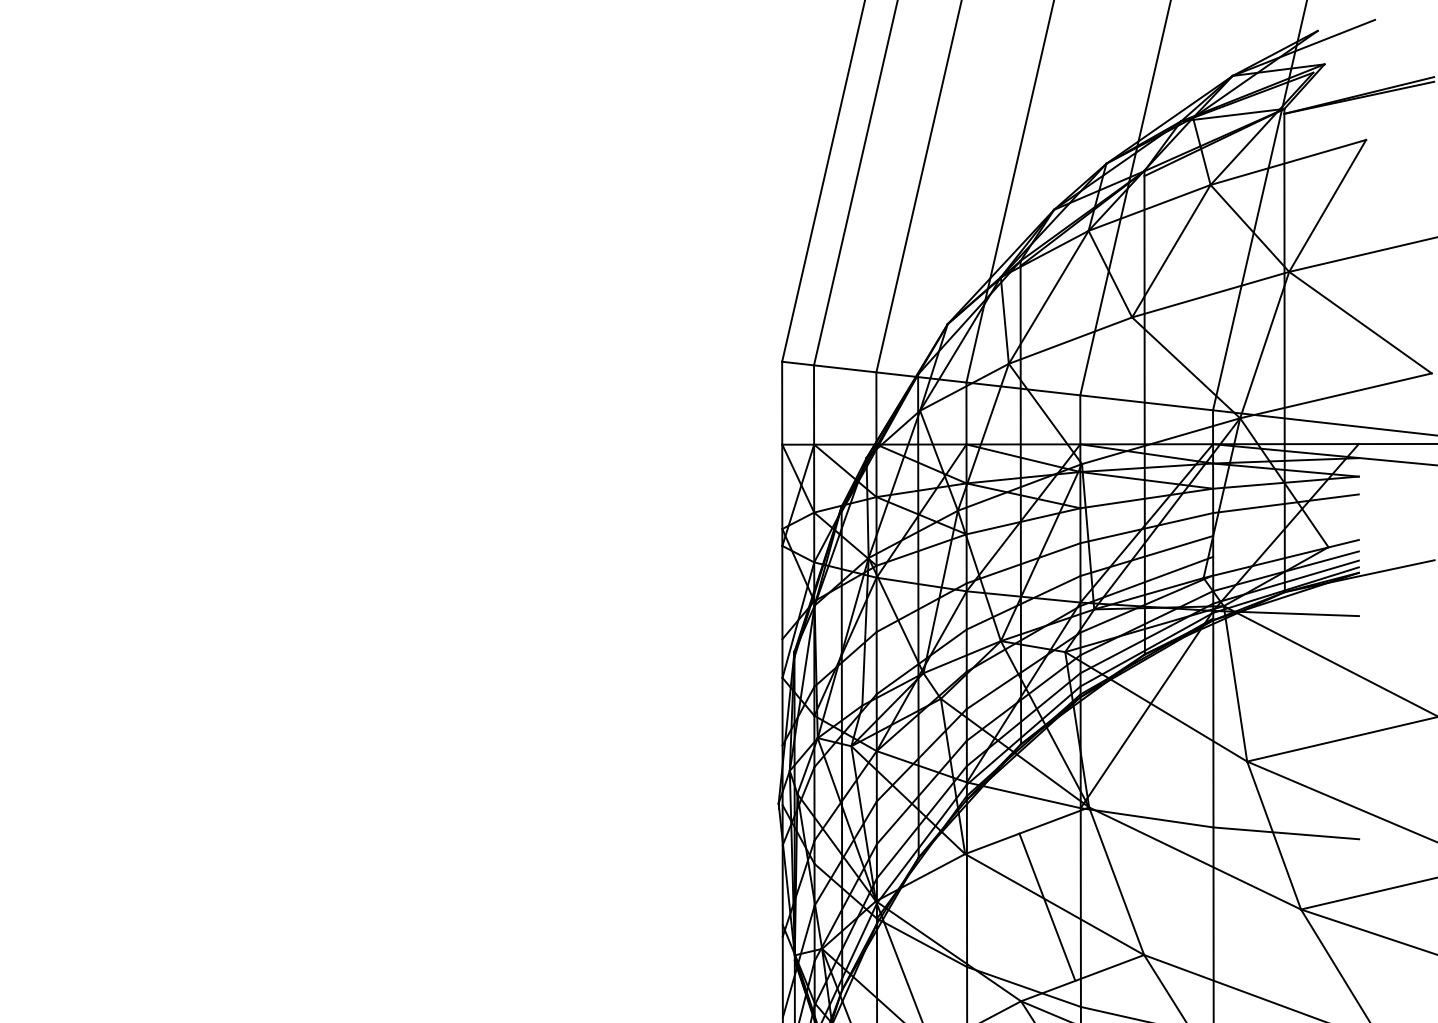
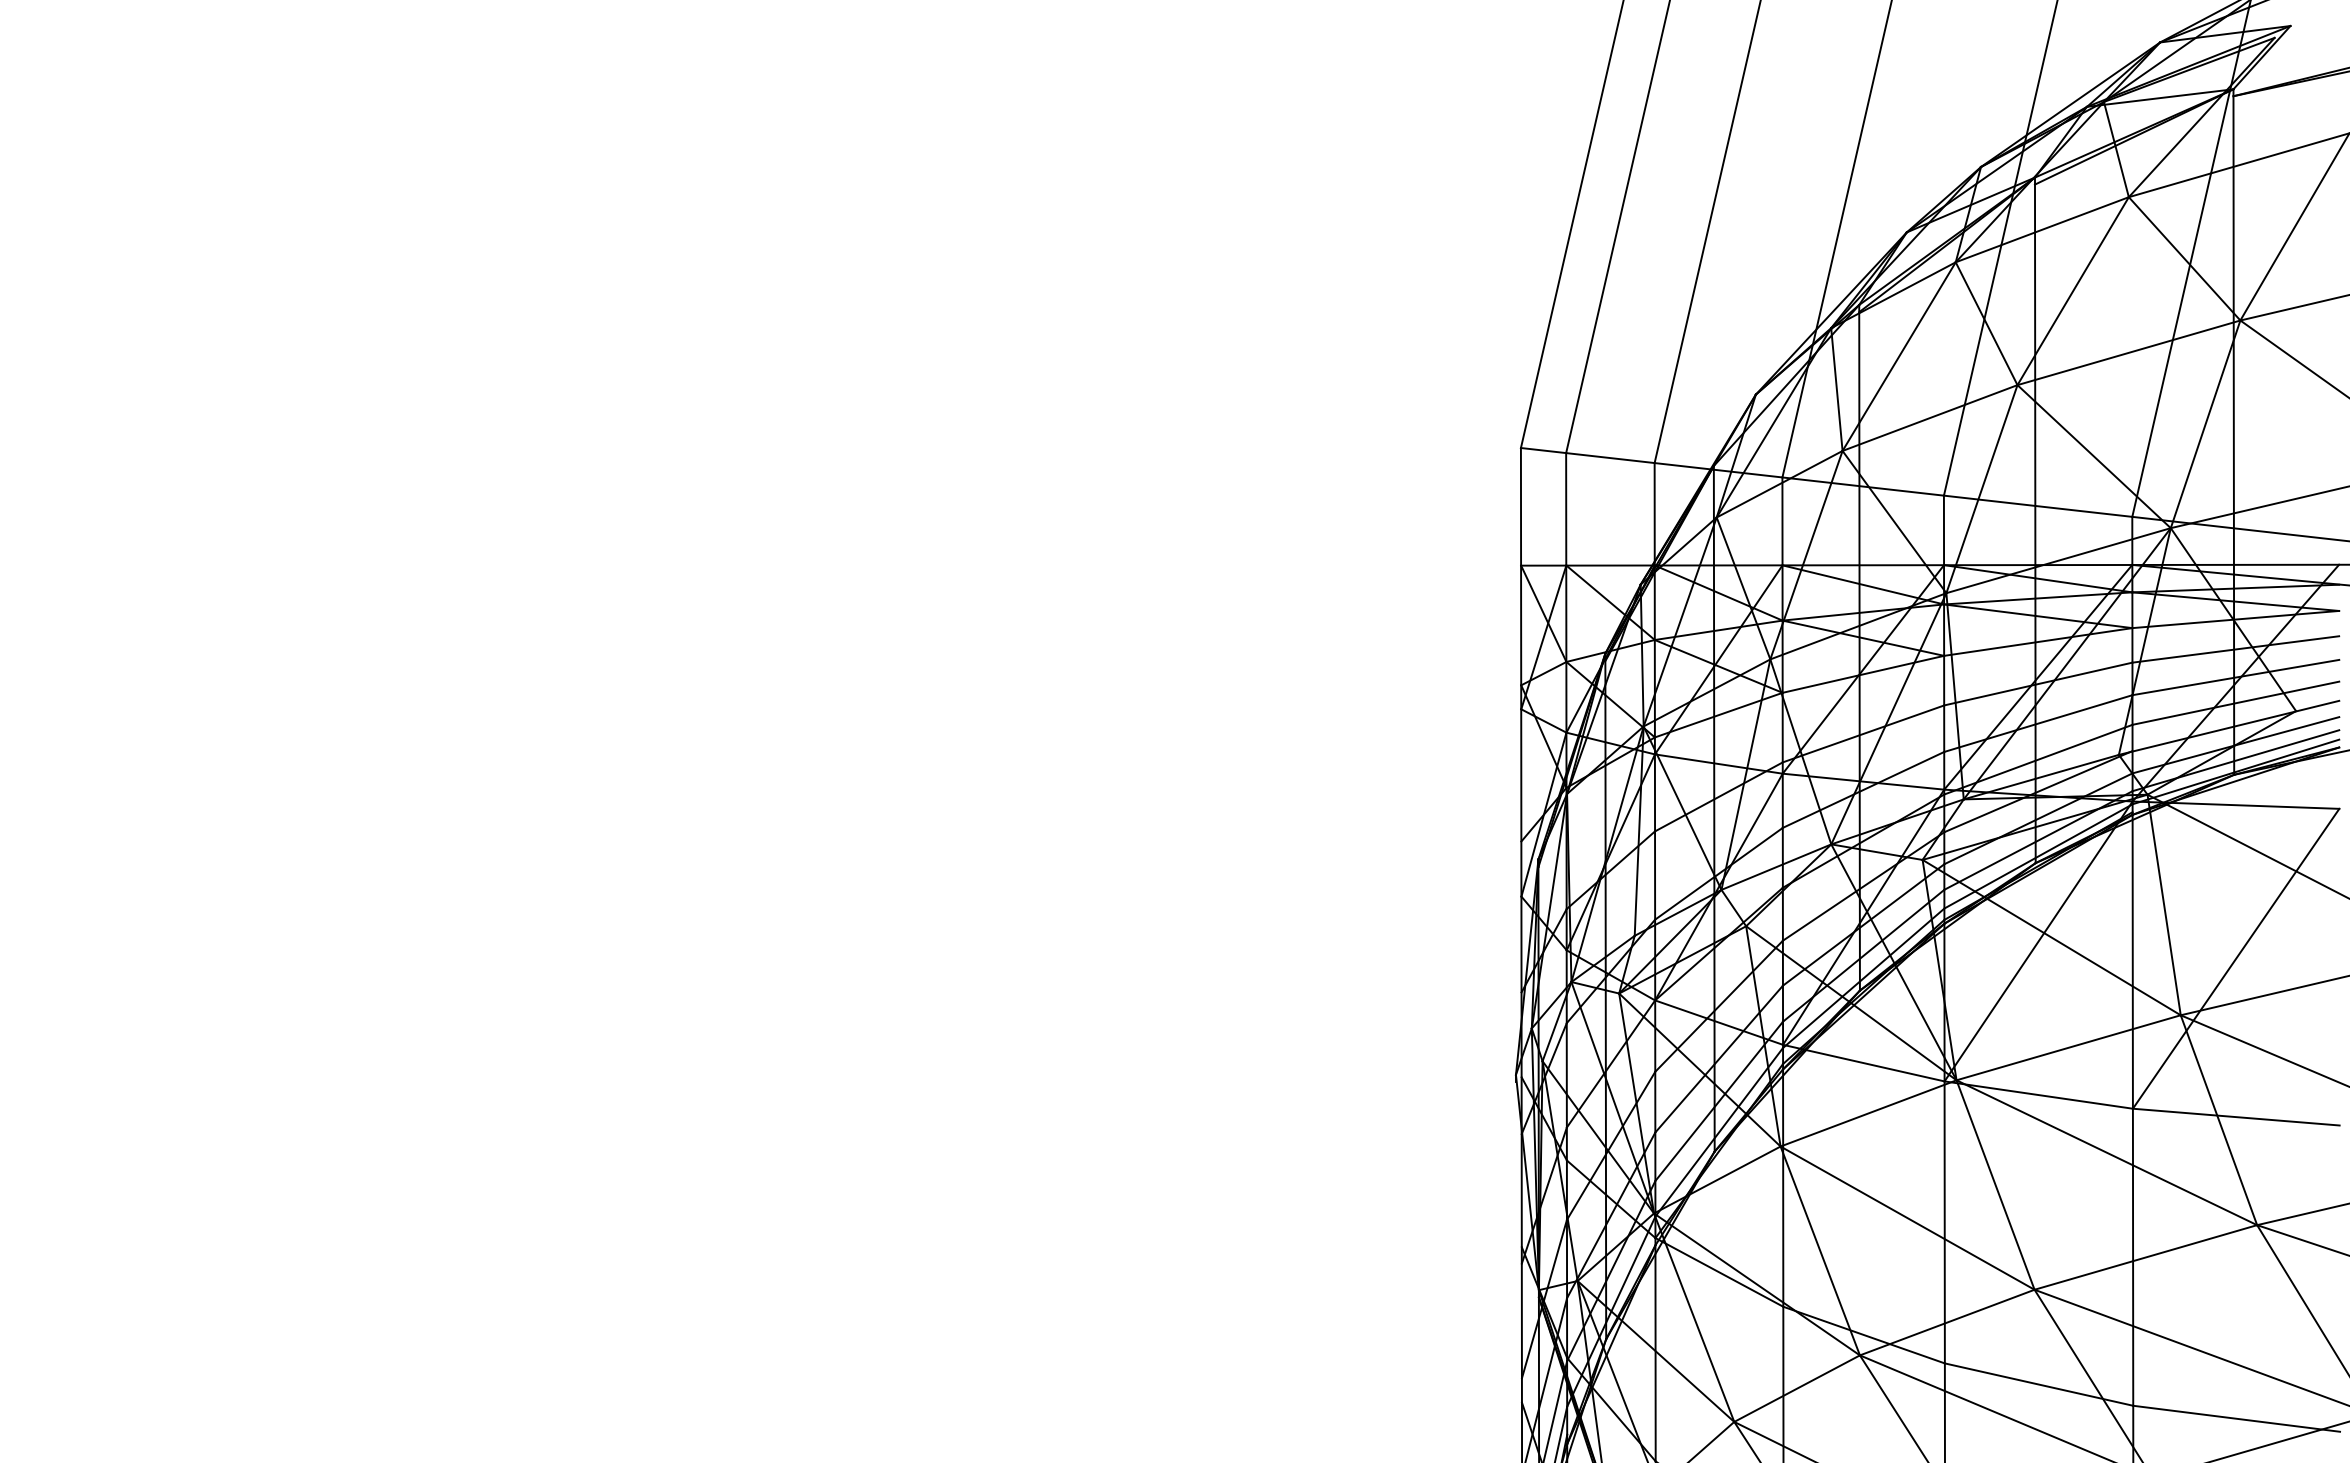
line: (1106, 391) -> (1981, 489), added
line: (1285, 523) -> (2235, 677), added
line: (1285, 541) -> (2235, 702), added
line: (1285, 721) -> (2235, 958), added
line: (1168, 784) -> (2068, 1047), added
line: (1046, 906) -> (1819, 1250), moved
line: (1222, 932) -> (2145, 1257), added

